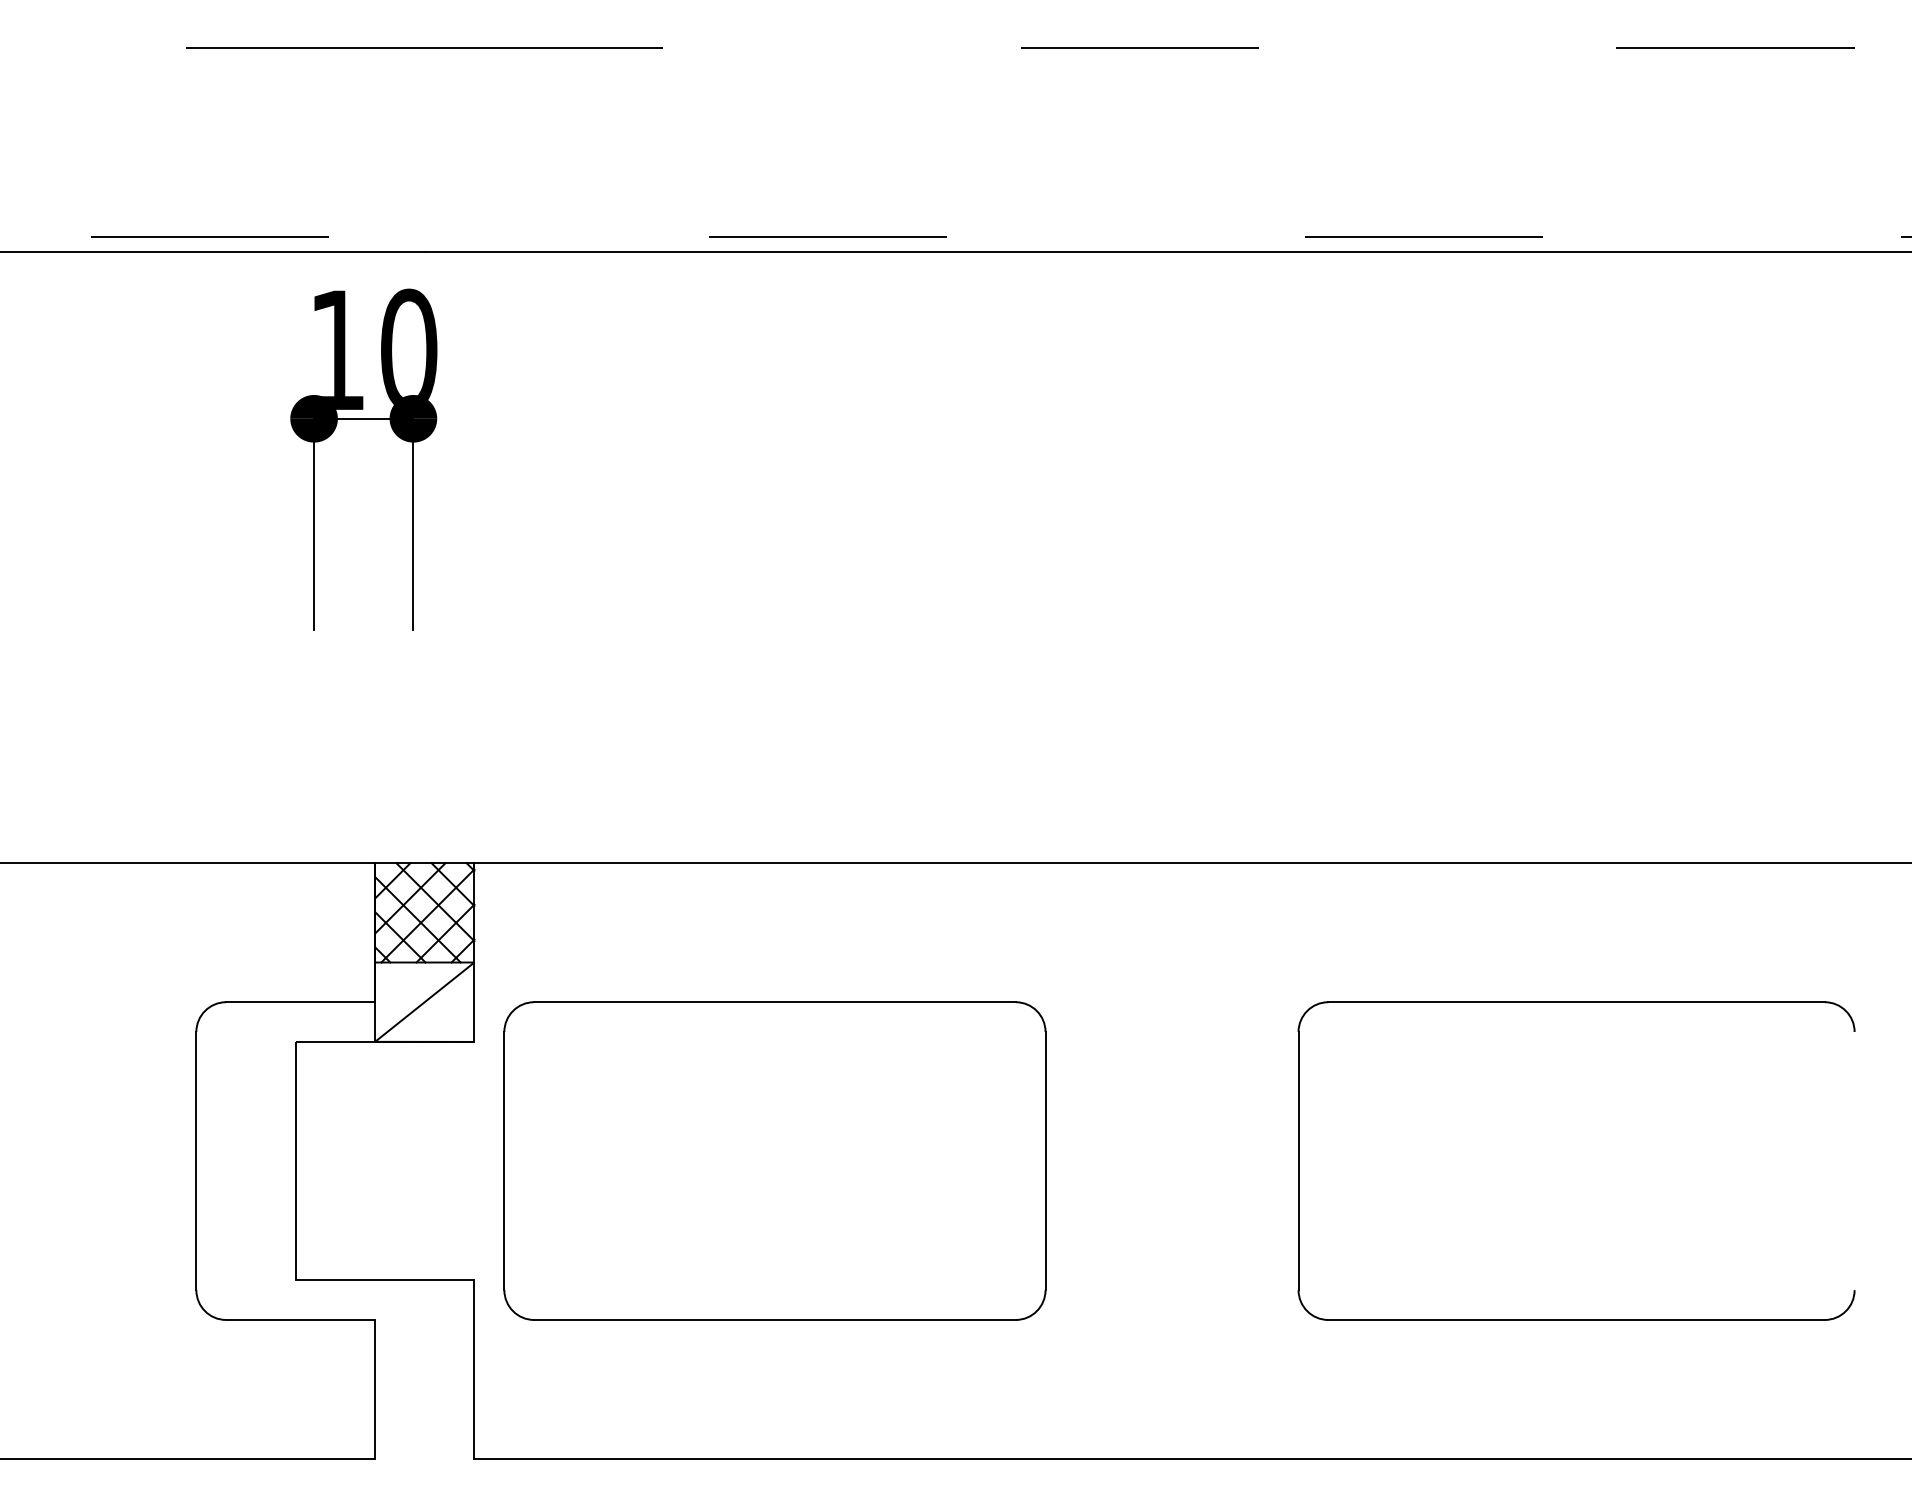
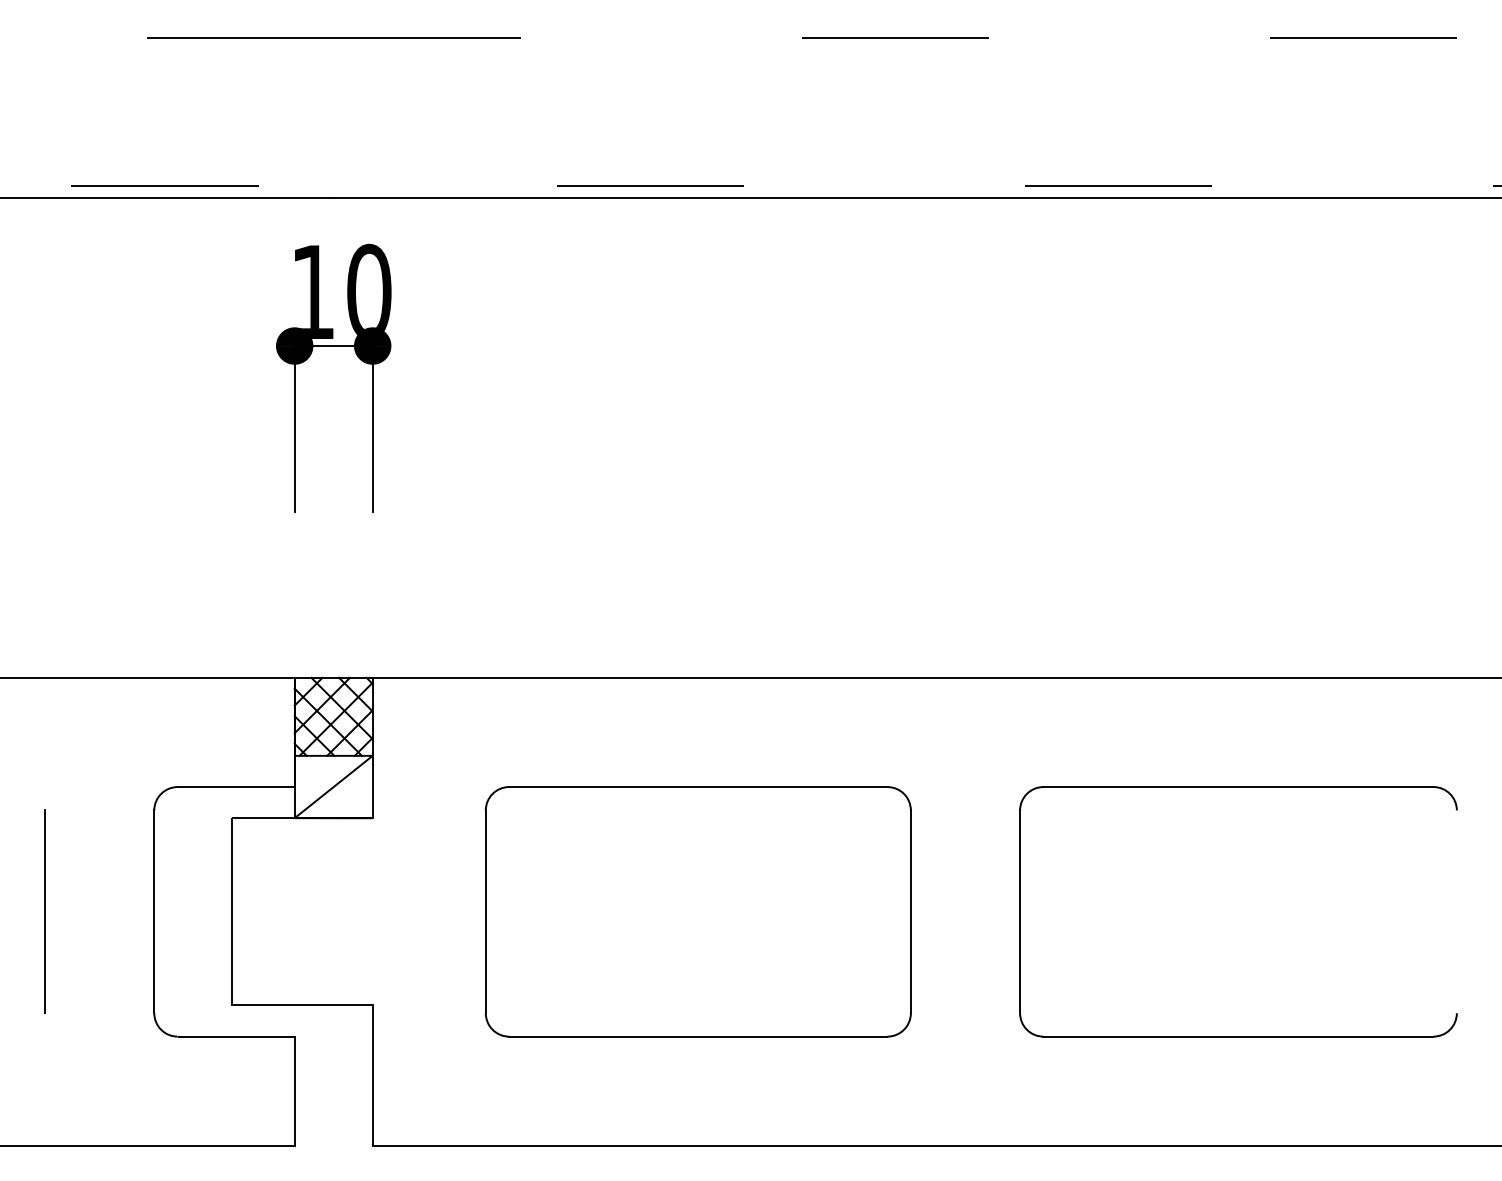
part: (363, 419) -> (333, 346), moved
part: (774, 1160) -> (697, 911), moved
line: (57, 1161) -> (45, 912), added

